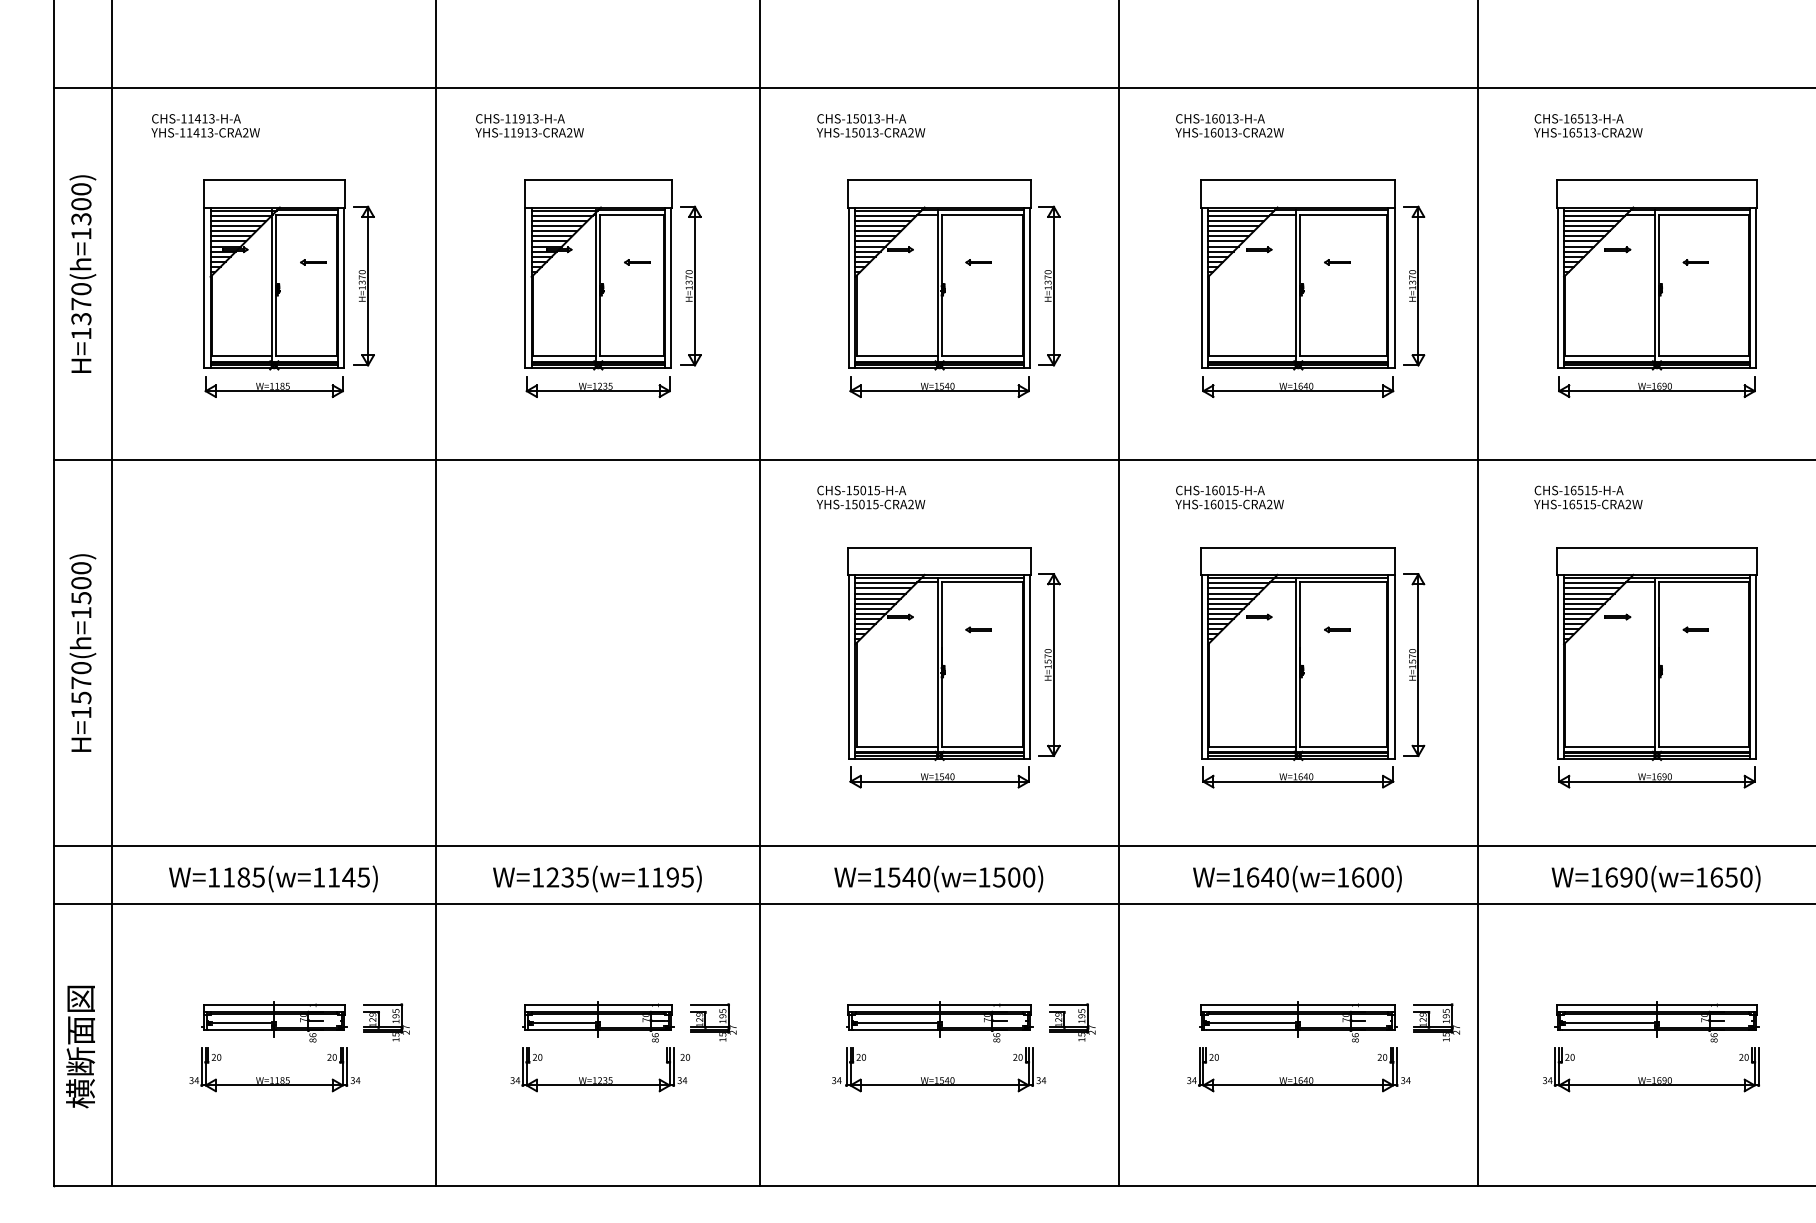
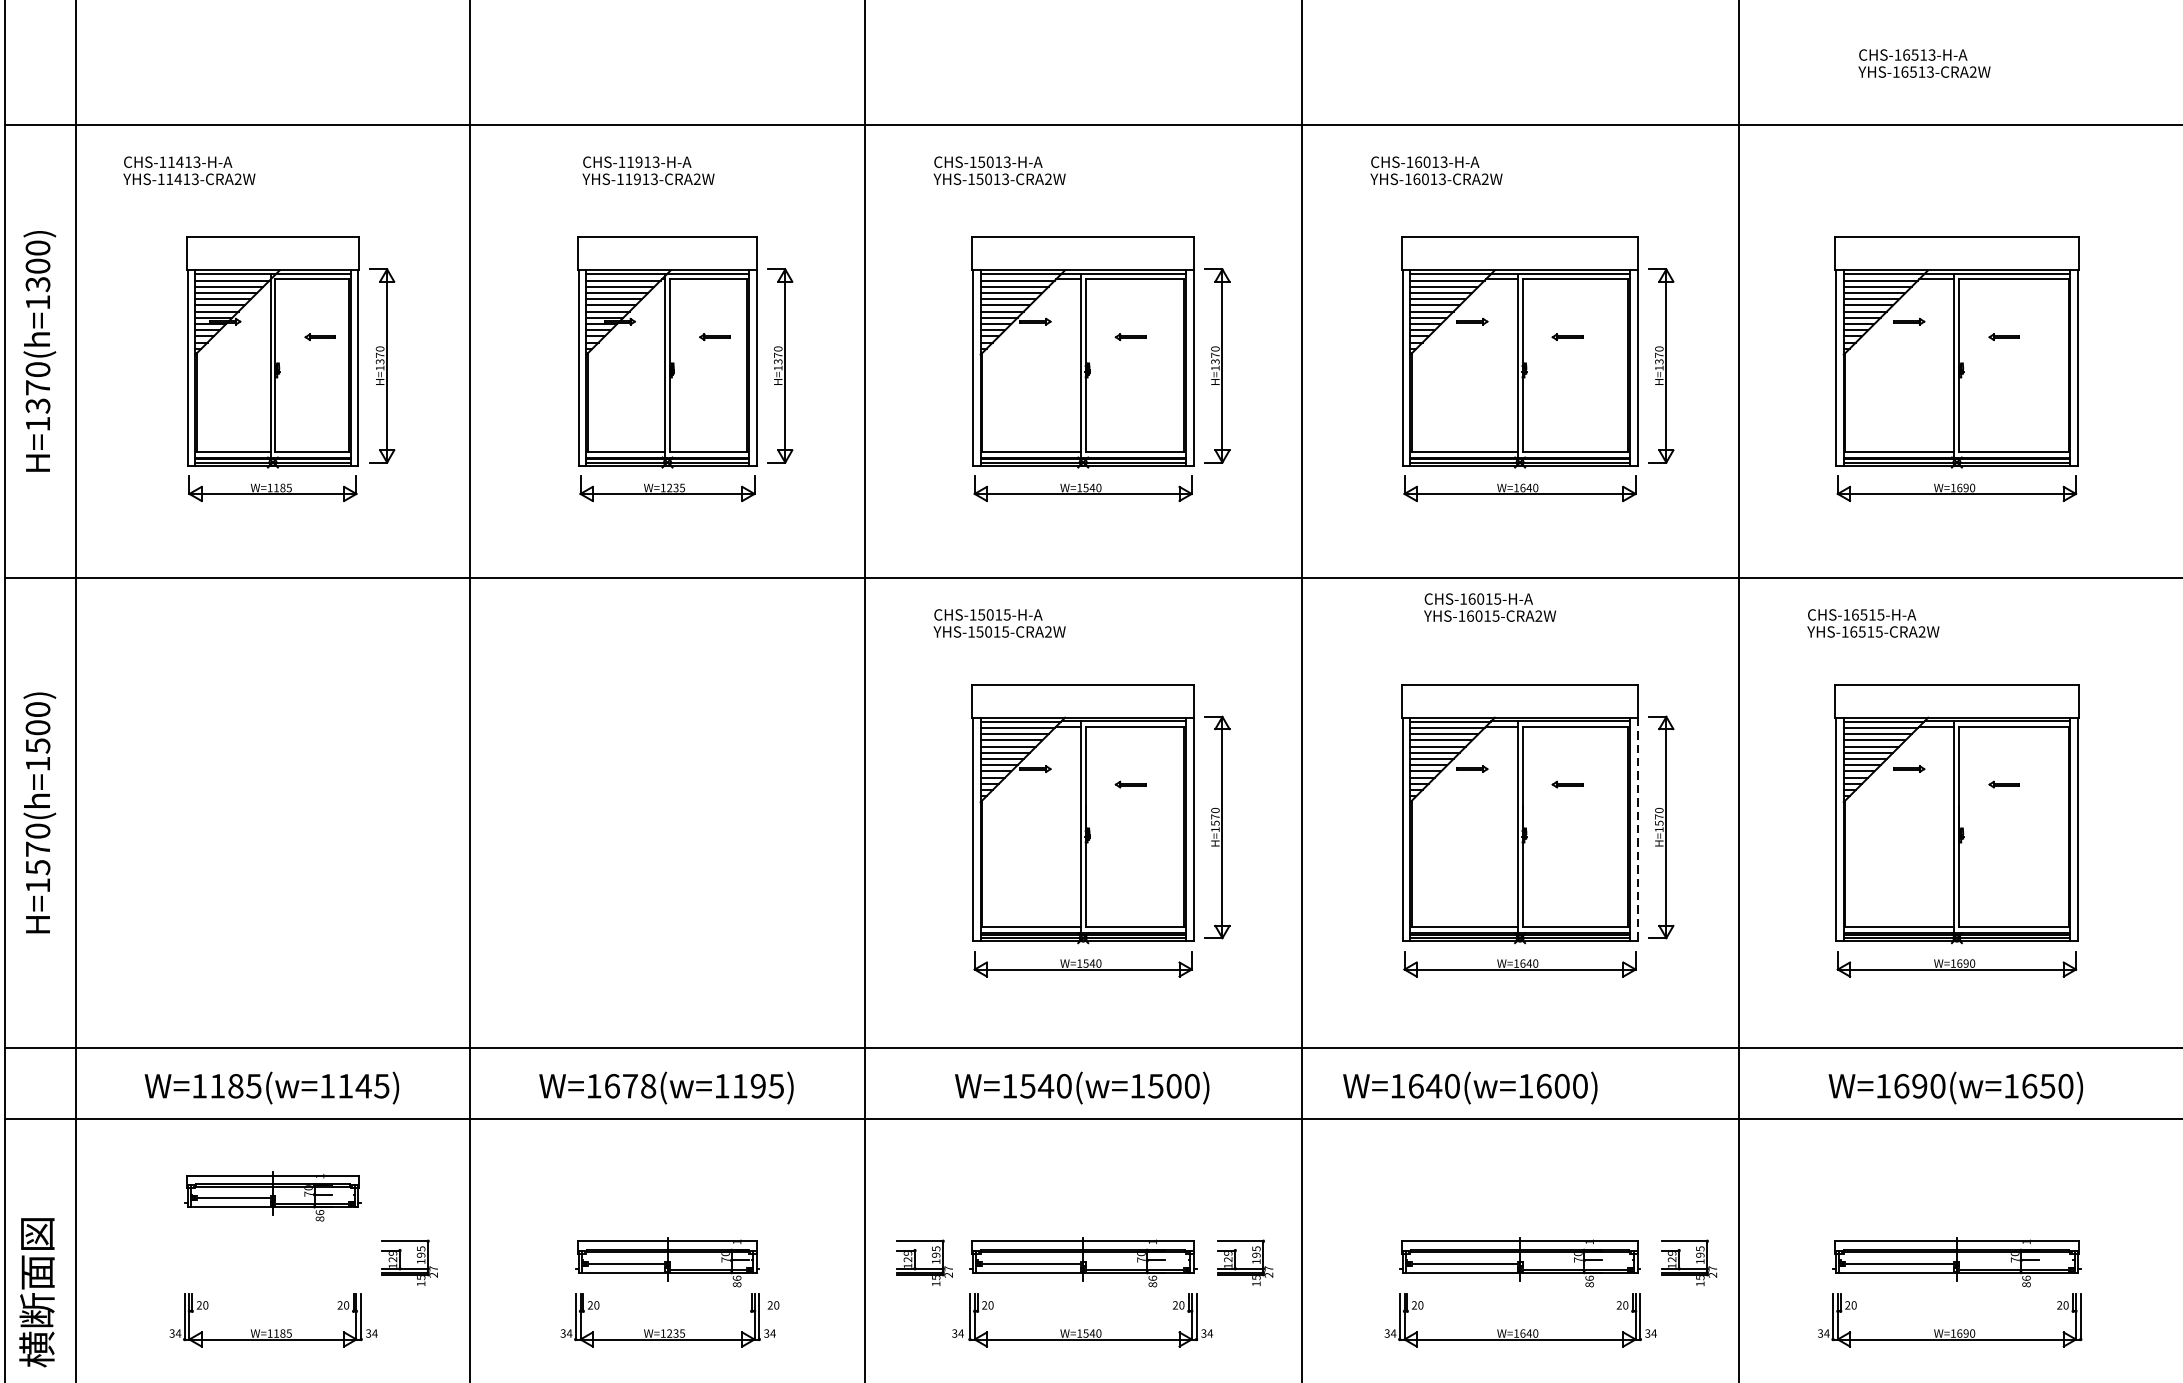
text: (529, 125) -> (648, 170), moved
text: (1588, 125) -> (1924, 63), moved
text: (1229, 497) -> (1489, 607), moved
line: (1394, 666) -> (1637, 829), solid -> dashed
text: (567, 877) -> (630, 1086), W=1235(w=1195) -> W=1678(w=1195)
text: (1297, 878) -> (1470, 1087), moved
part: (274, 1021) -> (273, 1195), moved
part: (713, 1022) -> (924, 1262), moved

